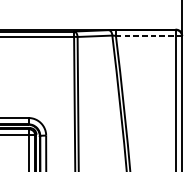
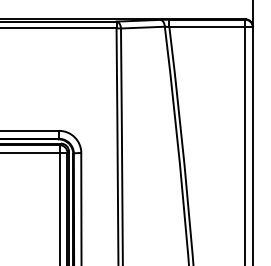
line: (149, 36) -> (211, 27), dashed -> solid

